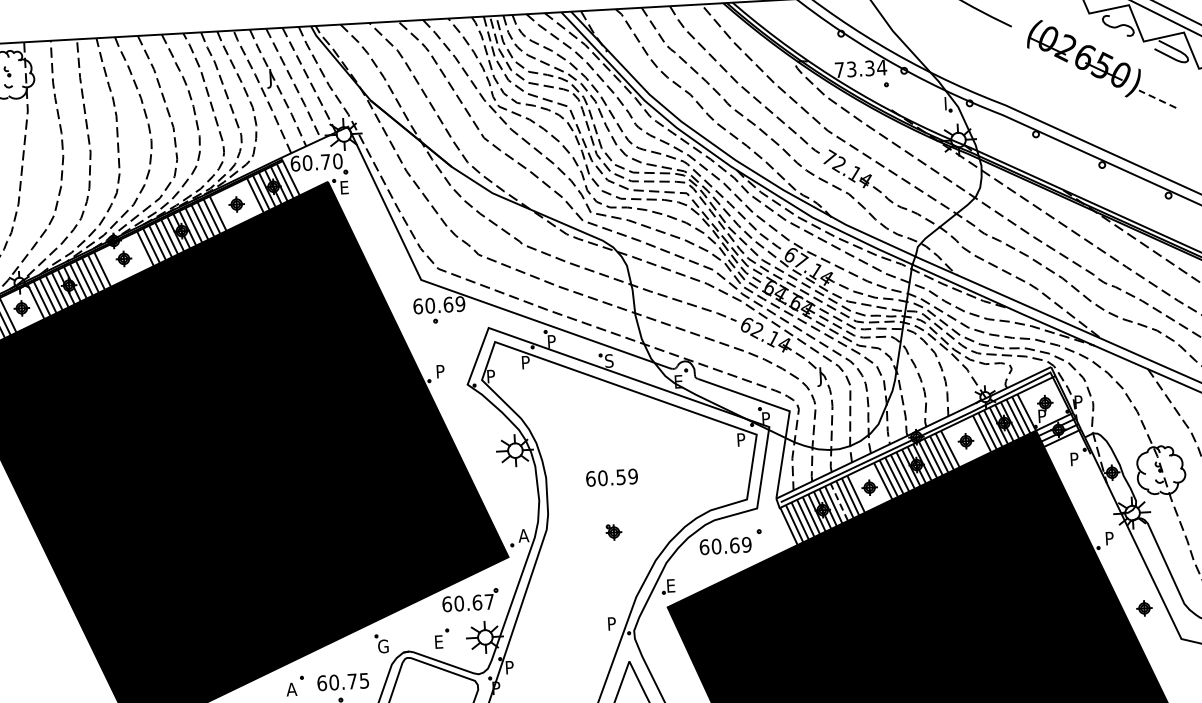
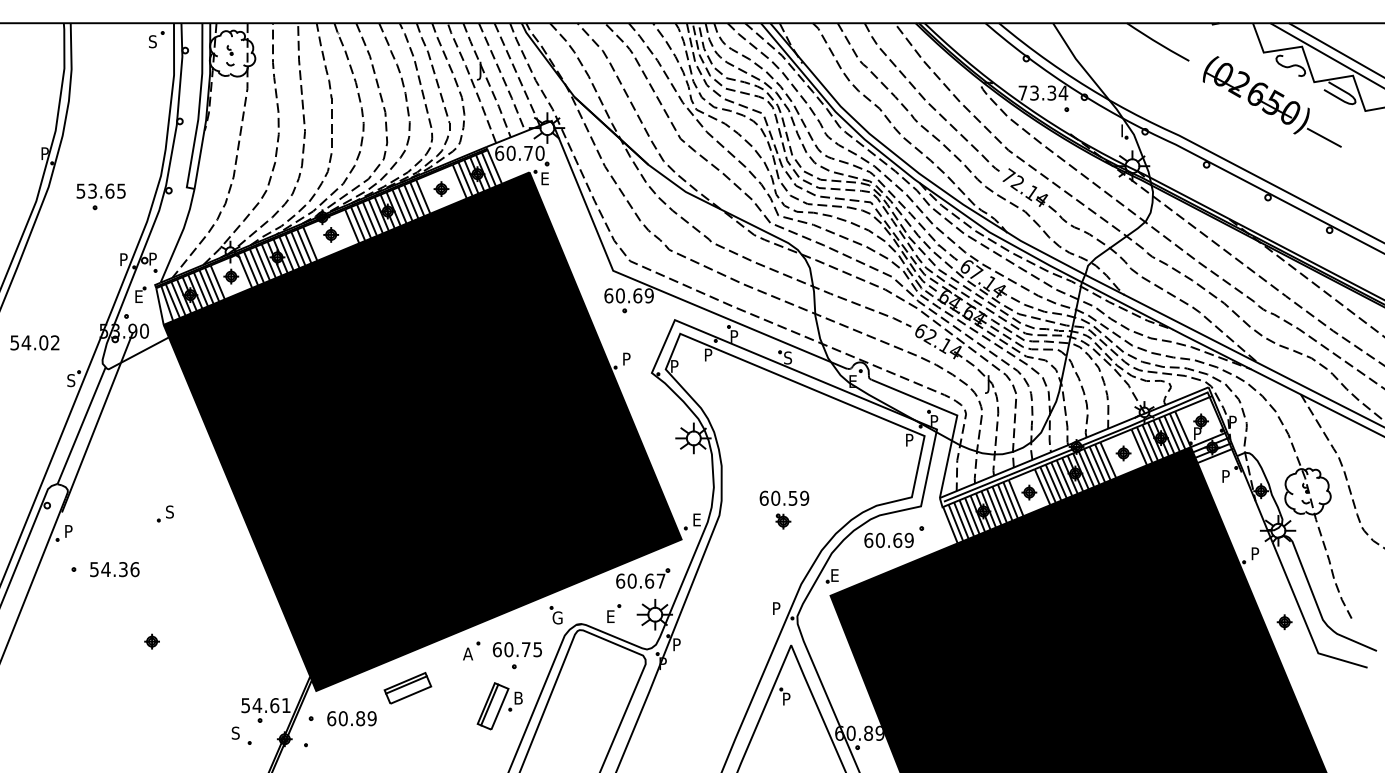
line: (1157, 98) -> (1324, 137), dashed -> solid
text: (612, 476) -> (784, 497), moved
line: (839, 501) -> (999, 504), dashed -> solid
text: (523, 535) -> (697, 519), A -> E

